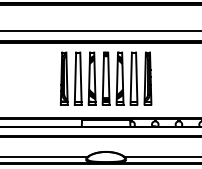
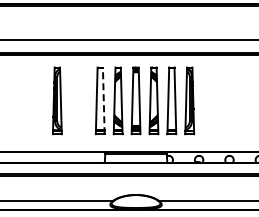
part: (64, 78) -> (57, 100), moved
line: (80, 78) -> (103, 100), solid -> dashed

